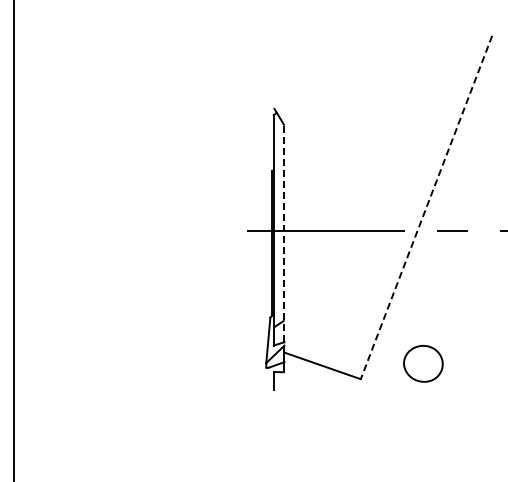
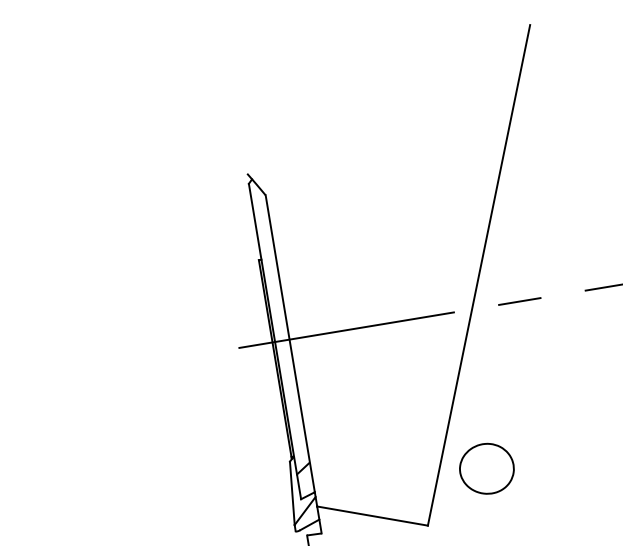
line: (426, 207) -> (479, 275), dashed -> solid
line: (284, 238) -> (291, 350), dashed -> solid
part: (423, 363) -> (487, 468), moved

